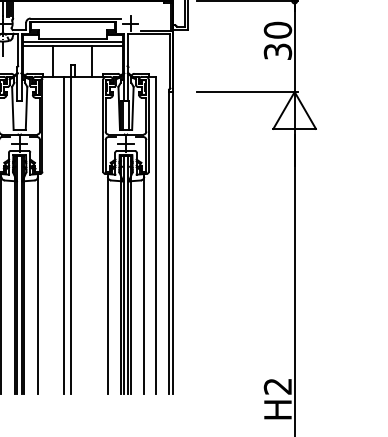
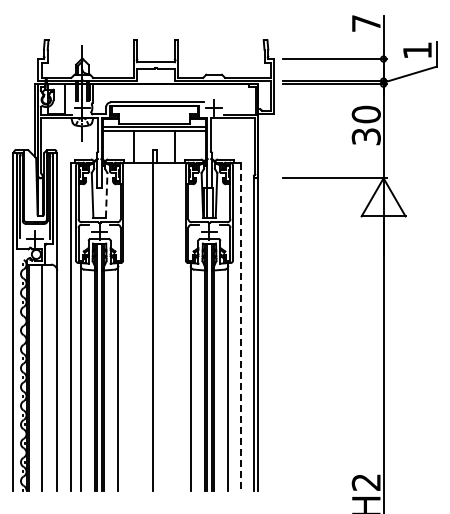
line: (26, 107) -> (106, 194), solid -> dashed
line: (64, 235) -> (145, 326), removed
line: (156, 235) -> (240, 326), solid -> dashed

